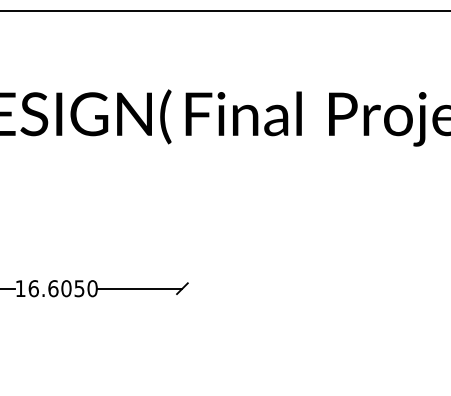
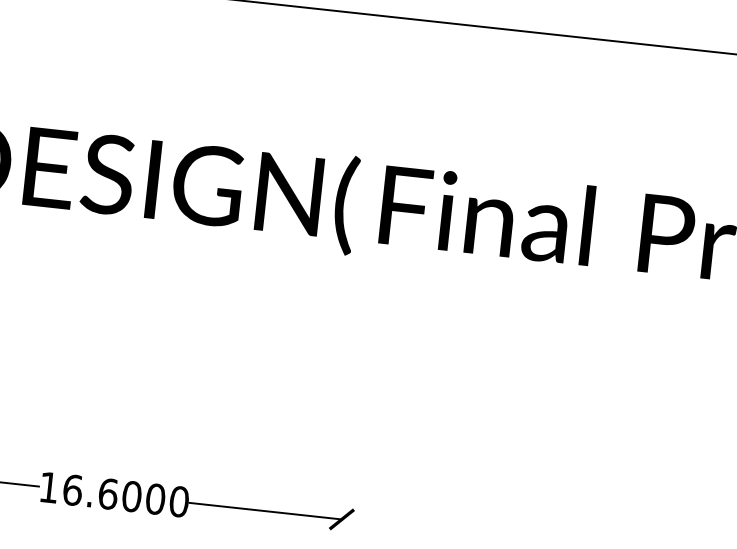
text: (79, 288) -> (155, 498), 16.6050 -> 16.6000

